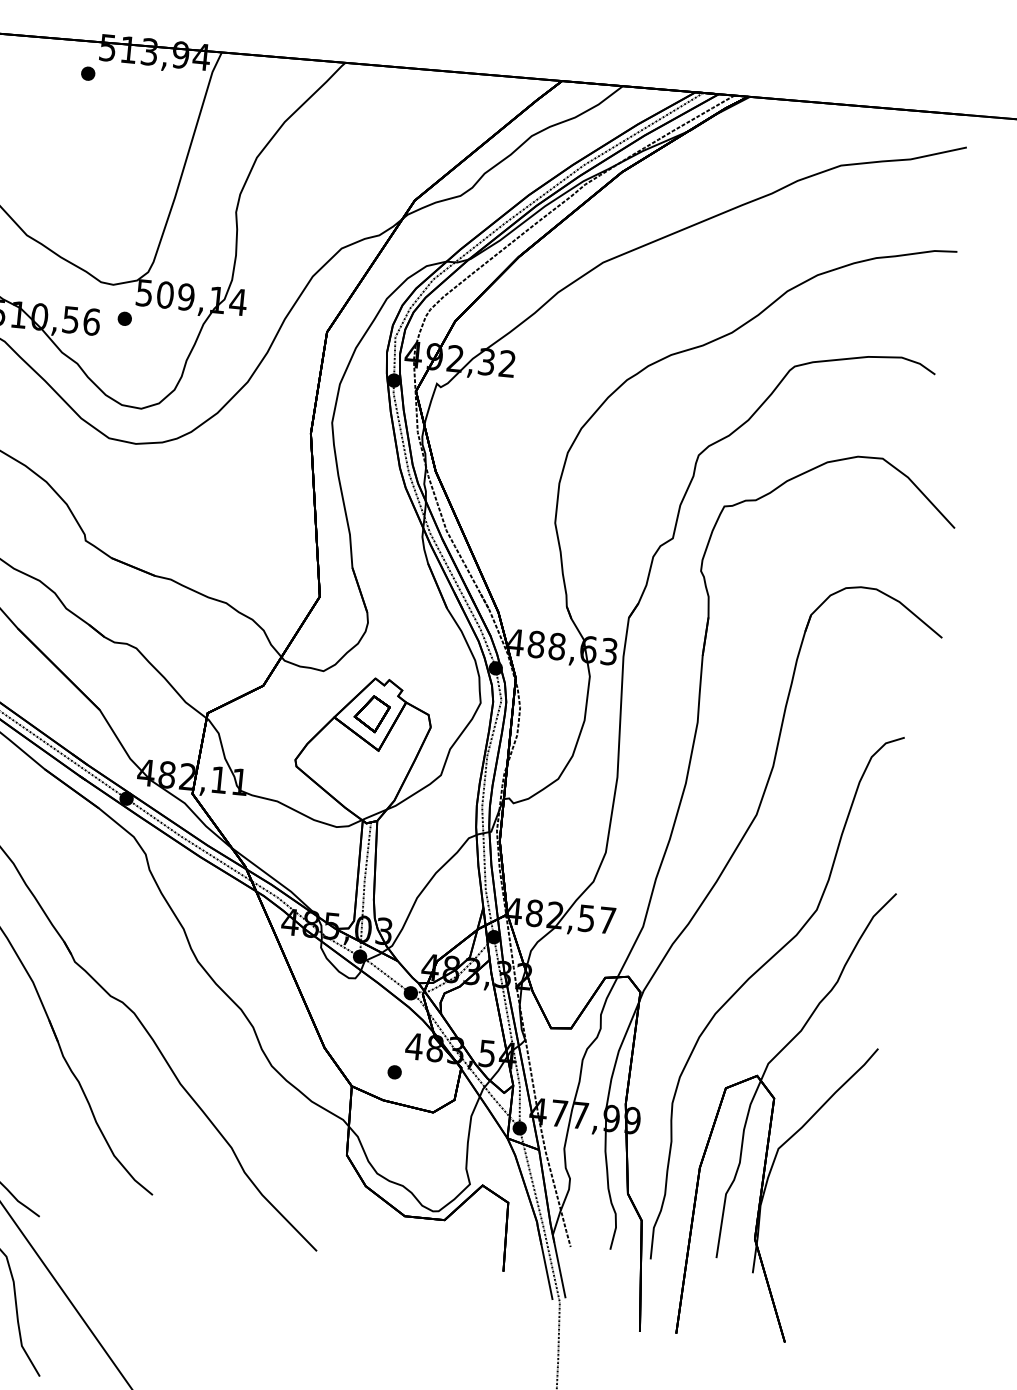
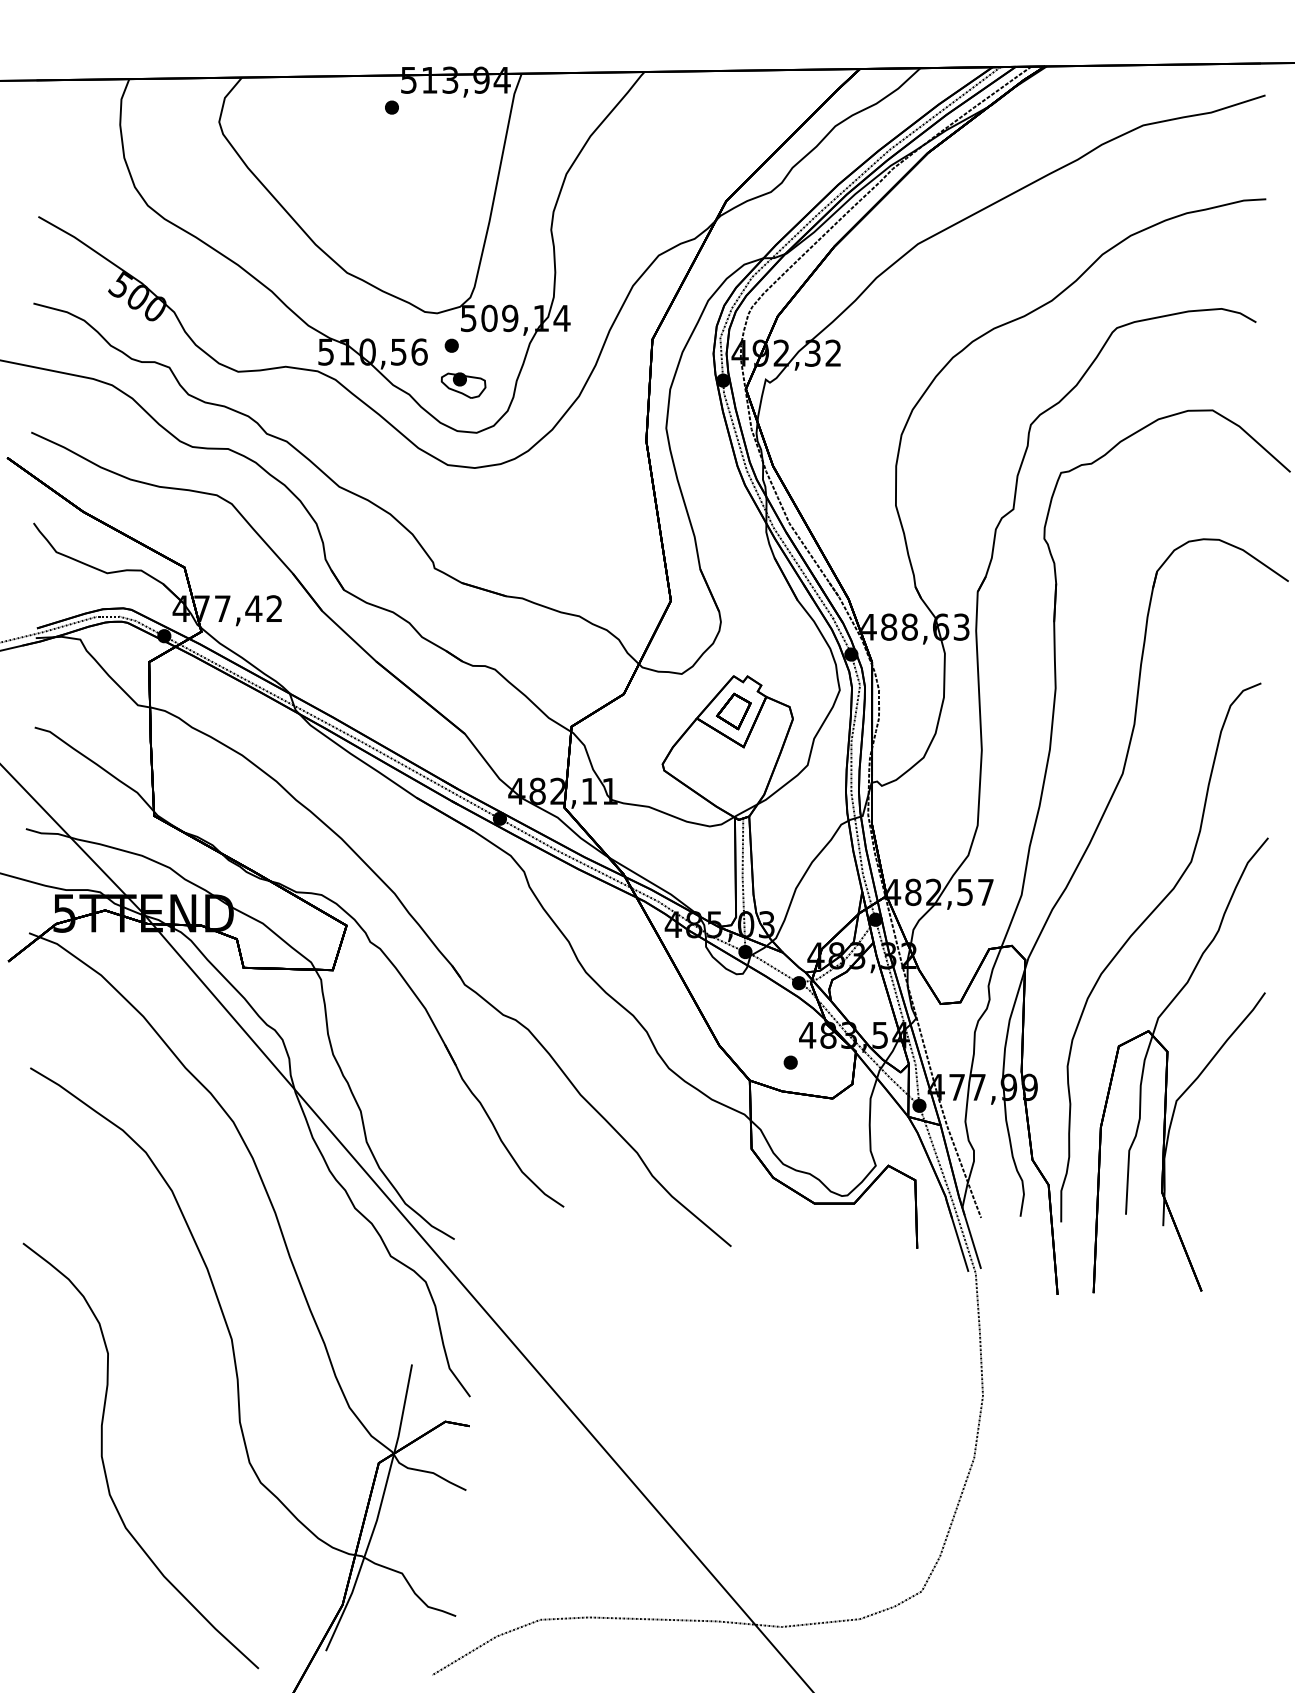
part: (132, 359) -> (463, 385), added

